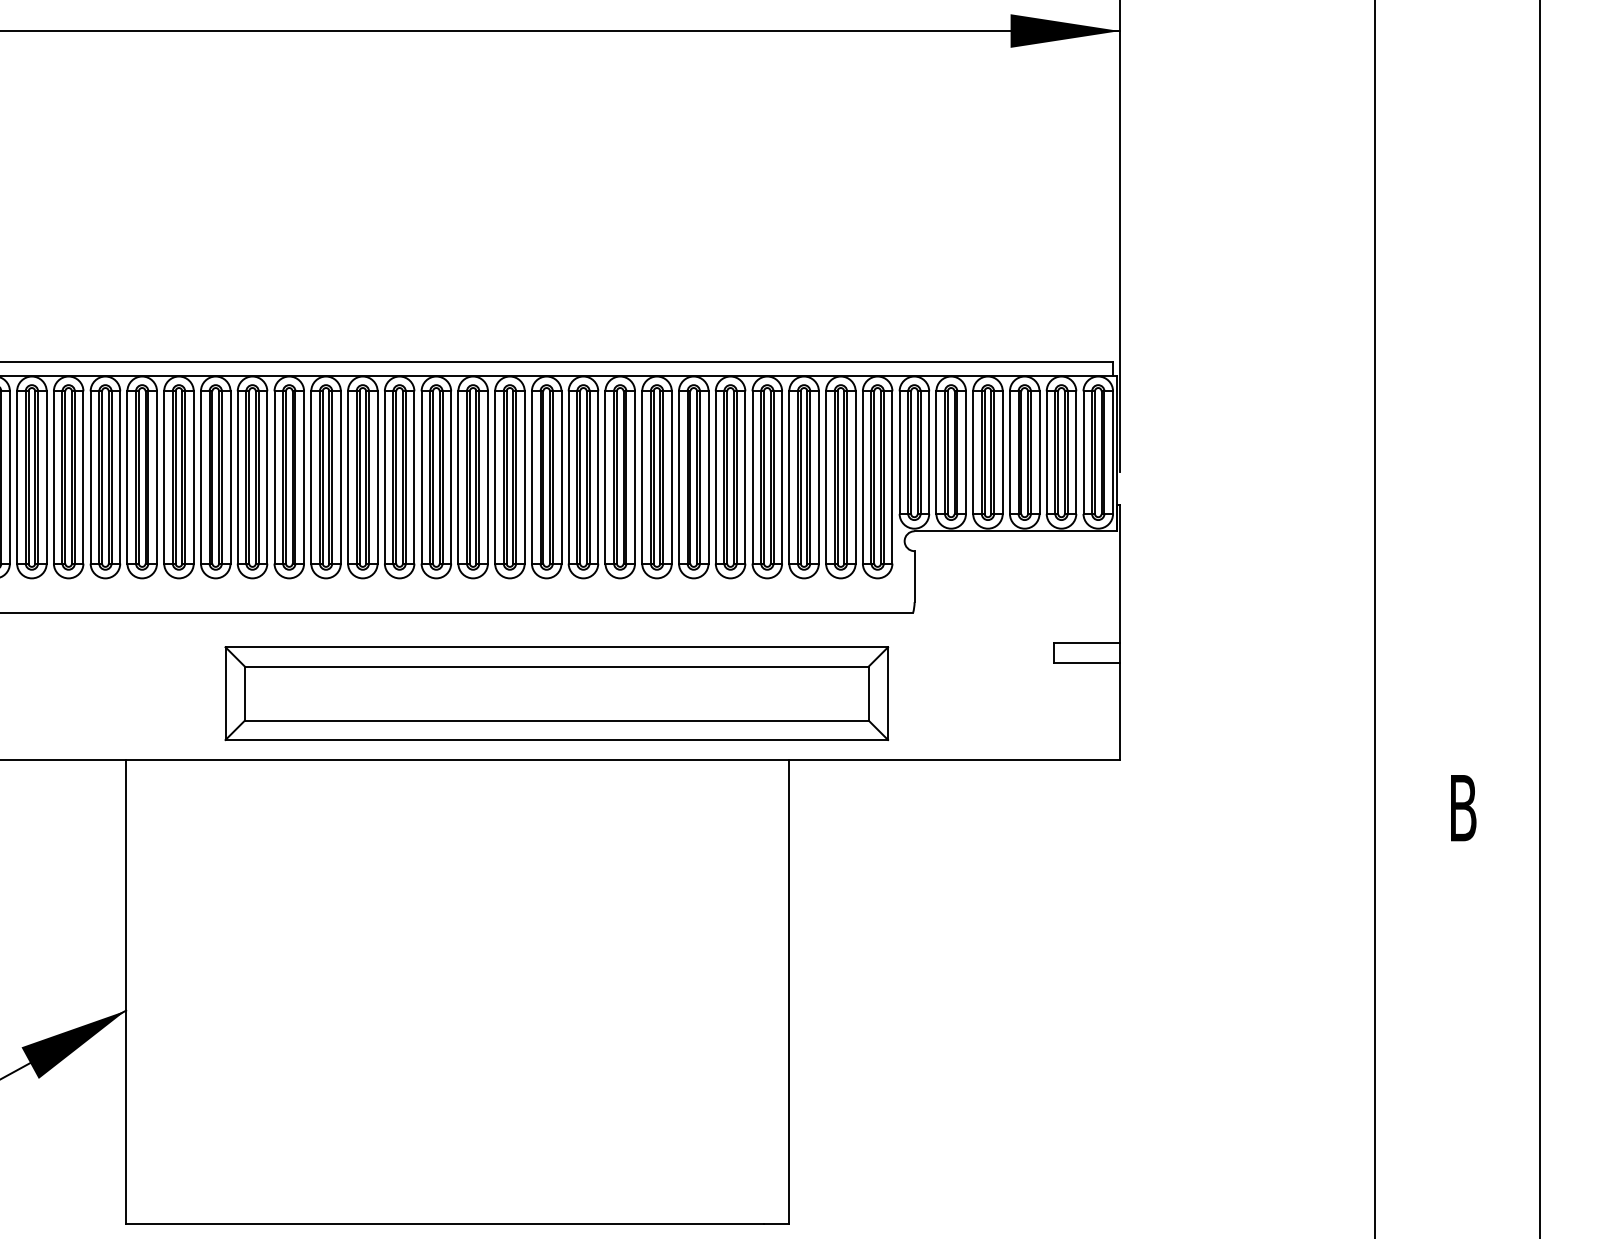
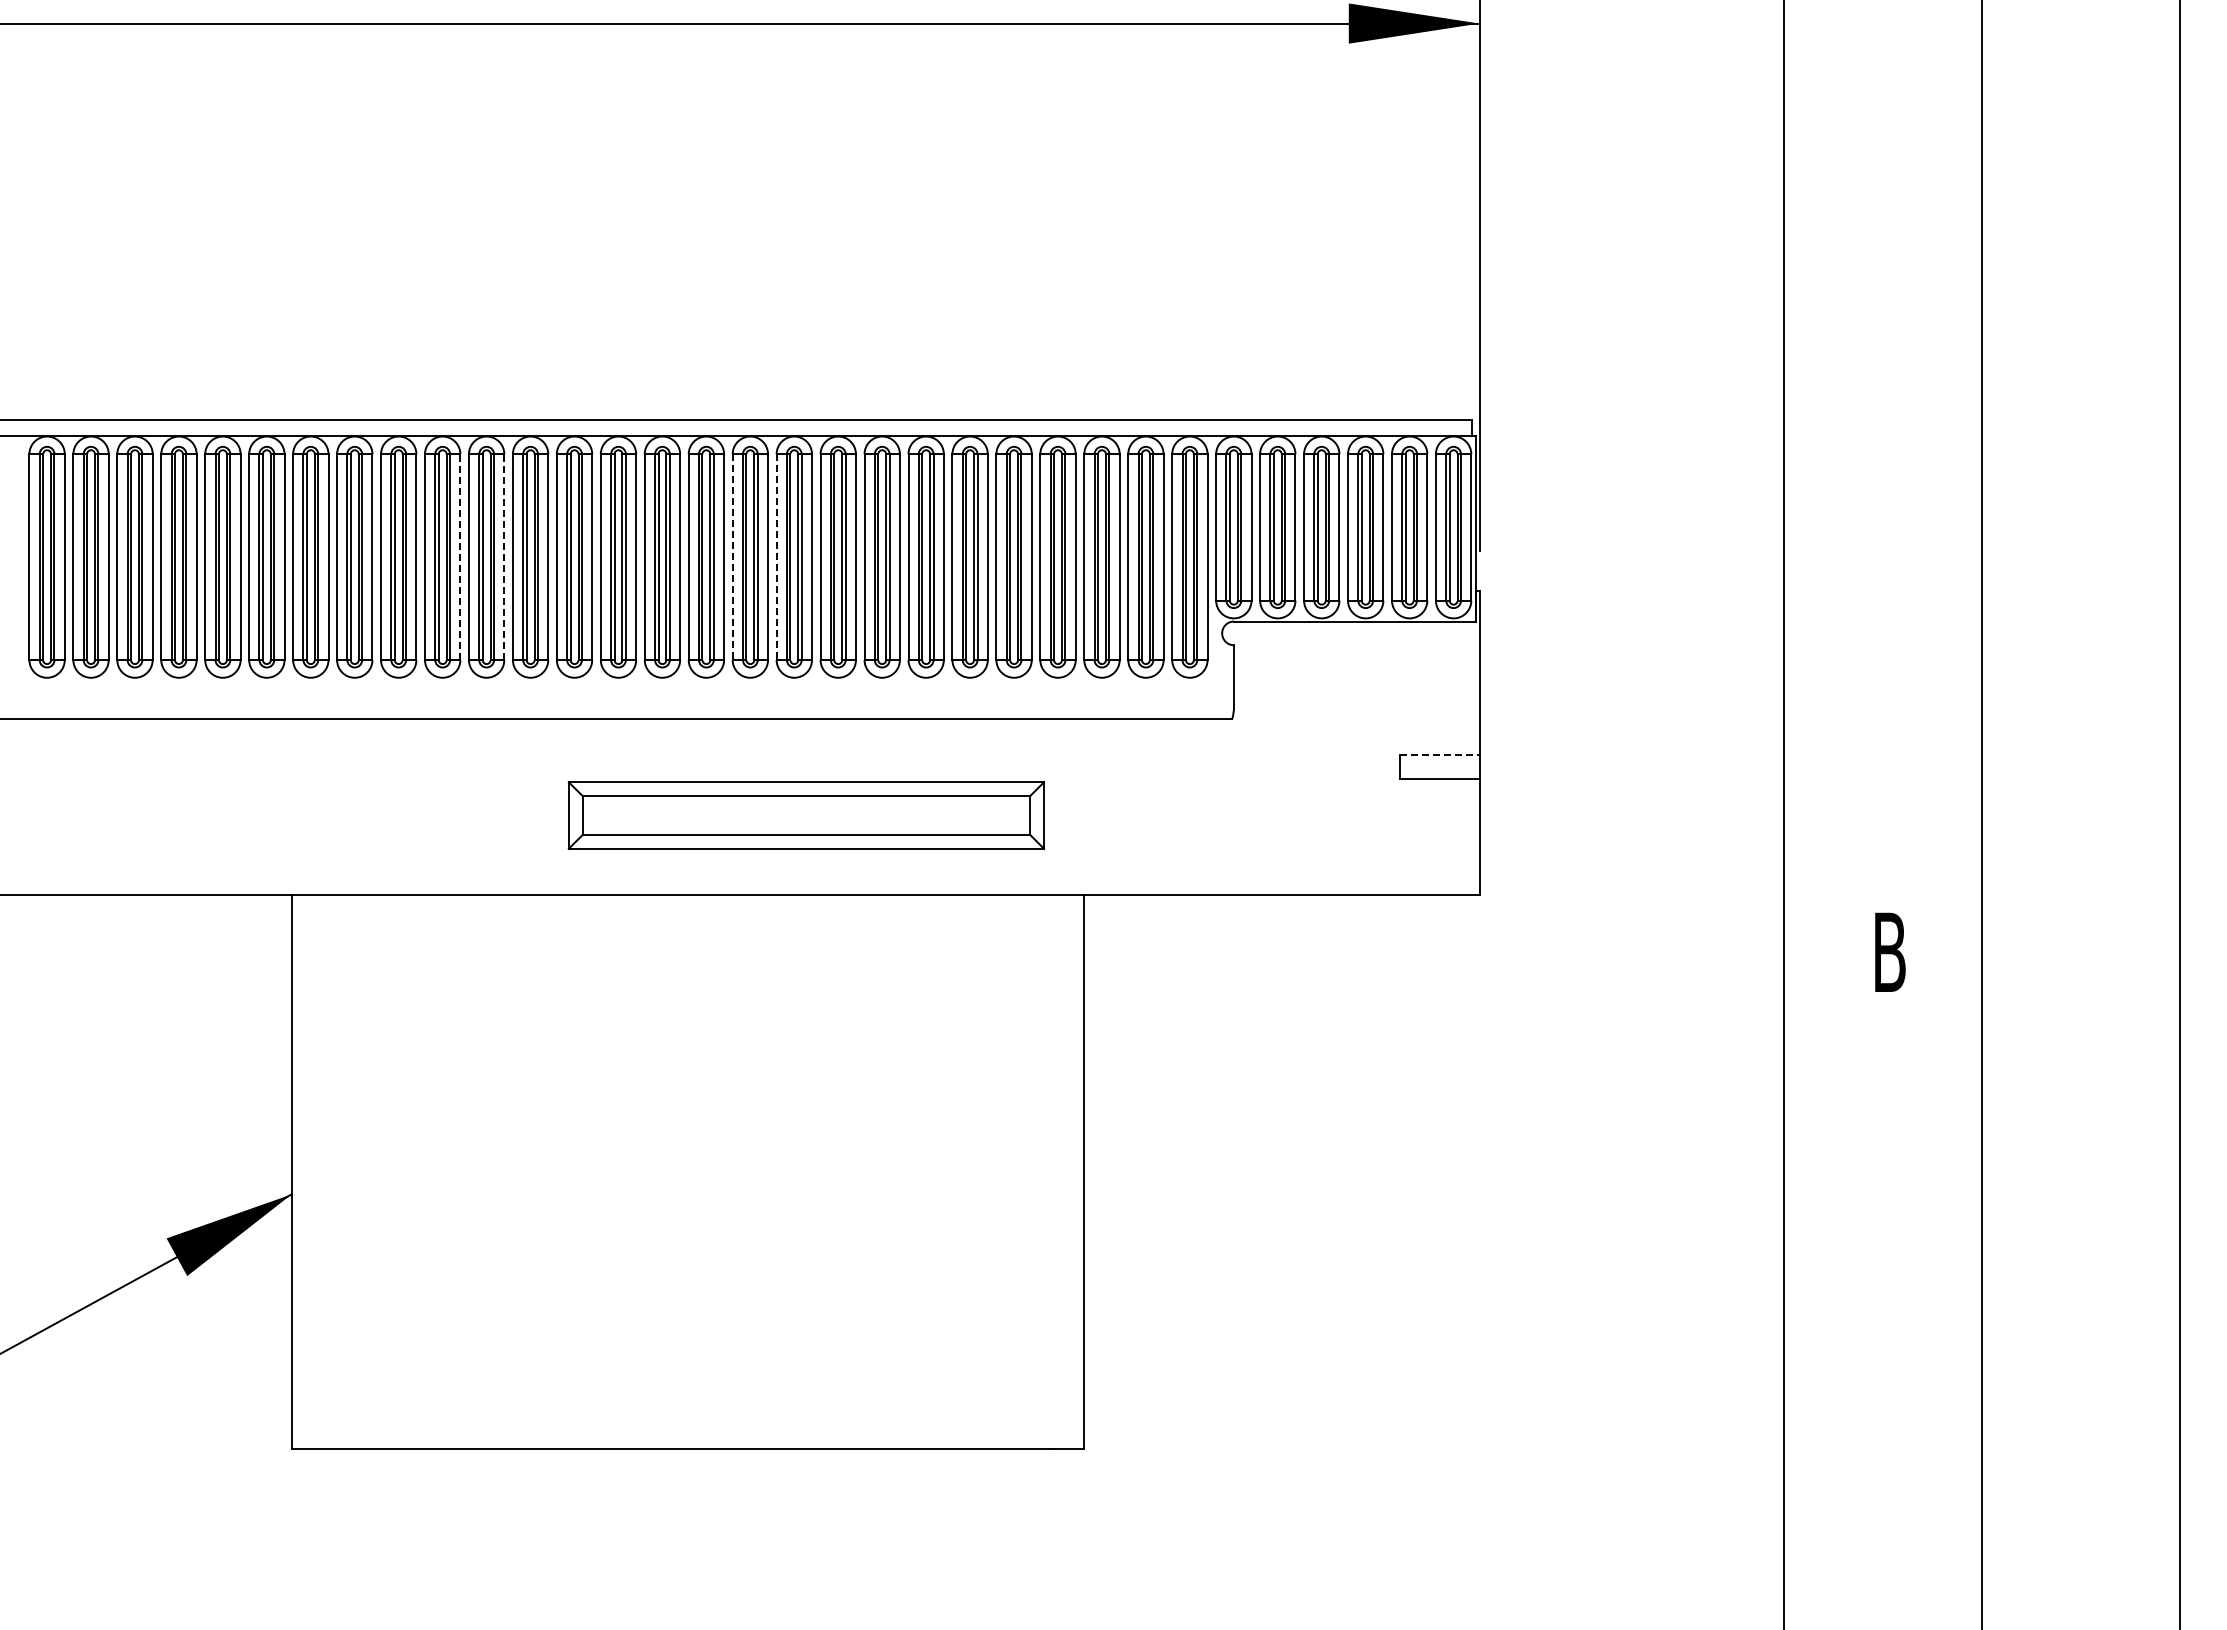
line: (267, 477) -> (460, 557), solid -> dashed
line: (304, 477) -> (504, 557), solid -> dashed
line: (494, 477) -> (732, 557), solid -> dashed
line: (531, 477) -> (776, 557), solid -> dashed
line: (1086, 643) -> (1439, 755), solid -> dashed
part: (556, 693) -> (806, 815), size x0.6

